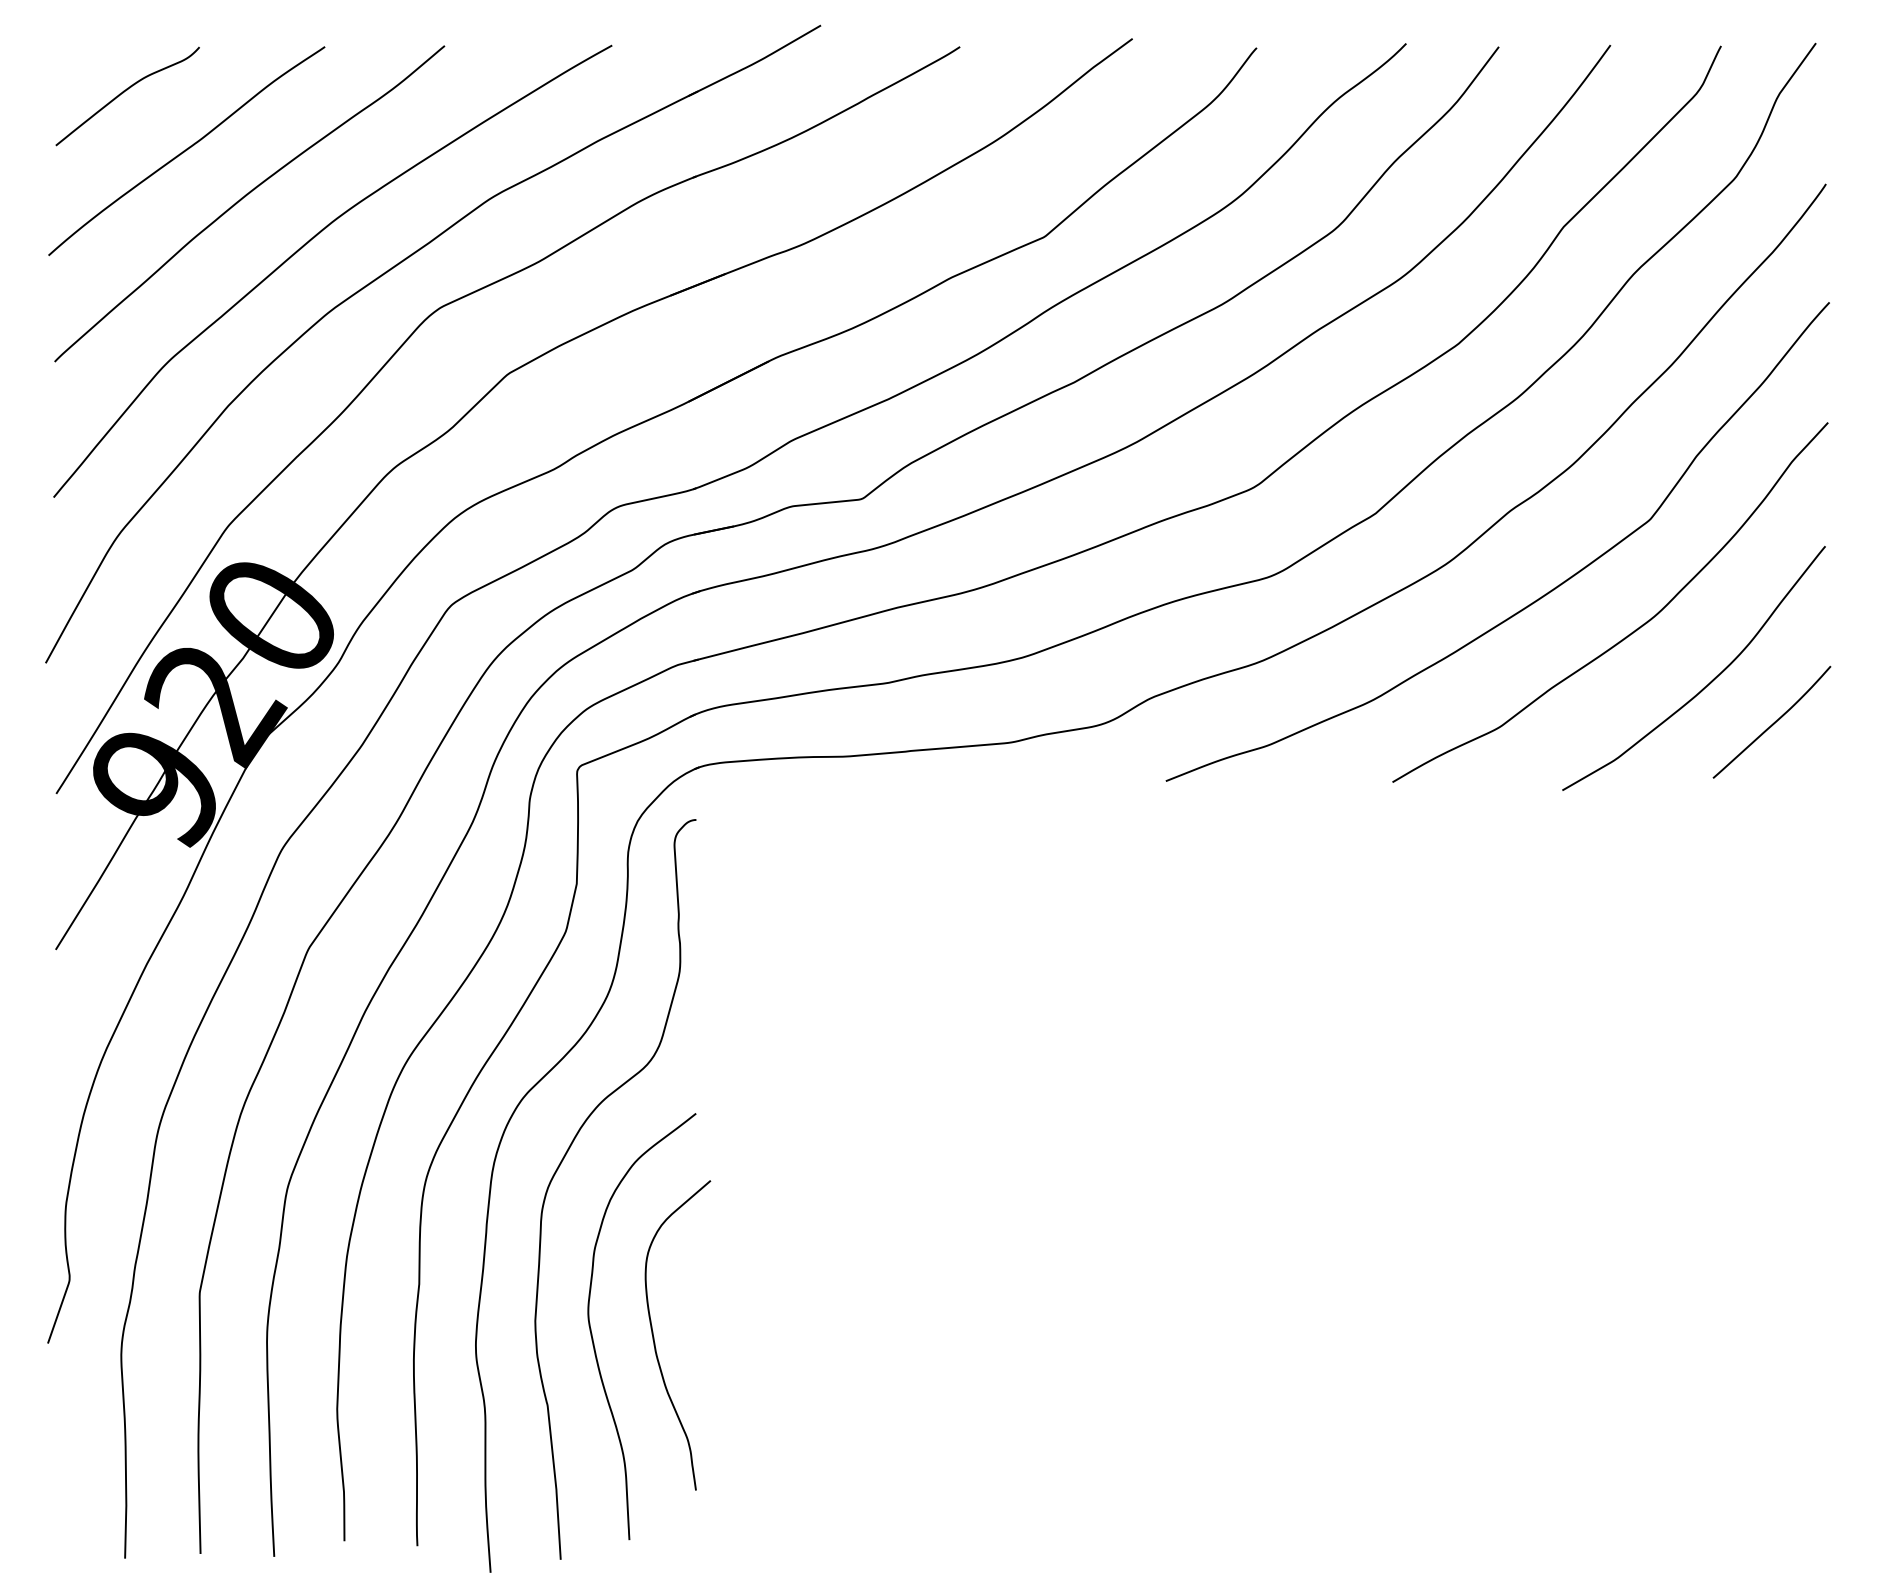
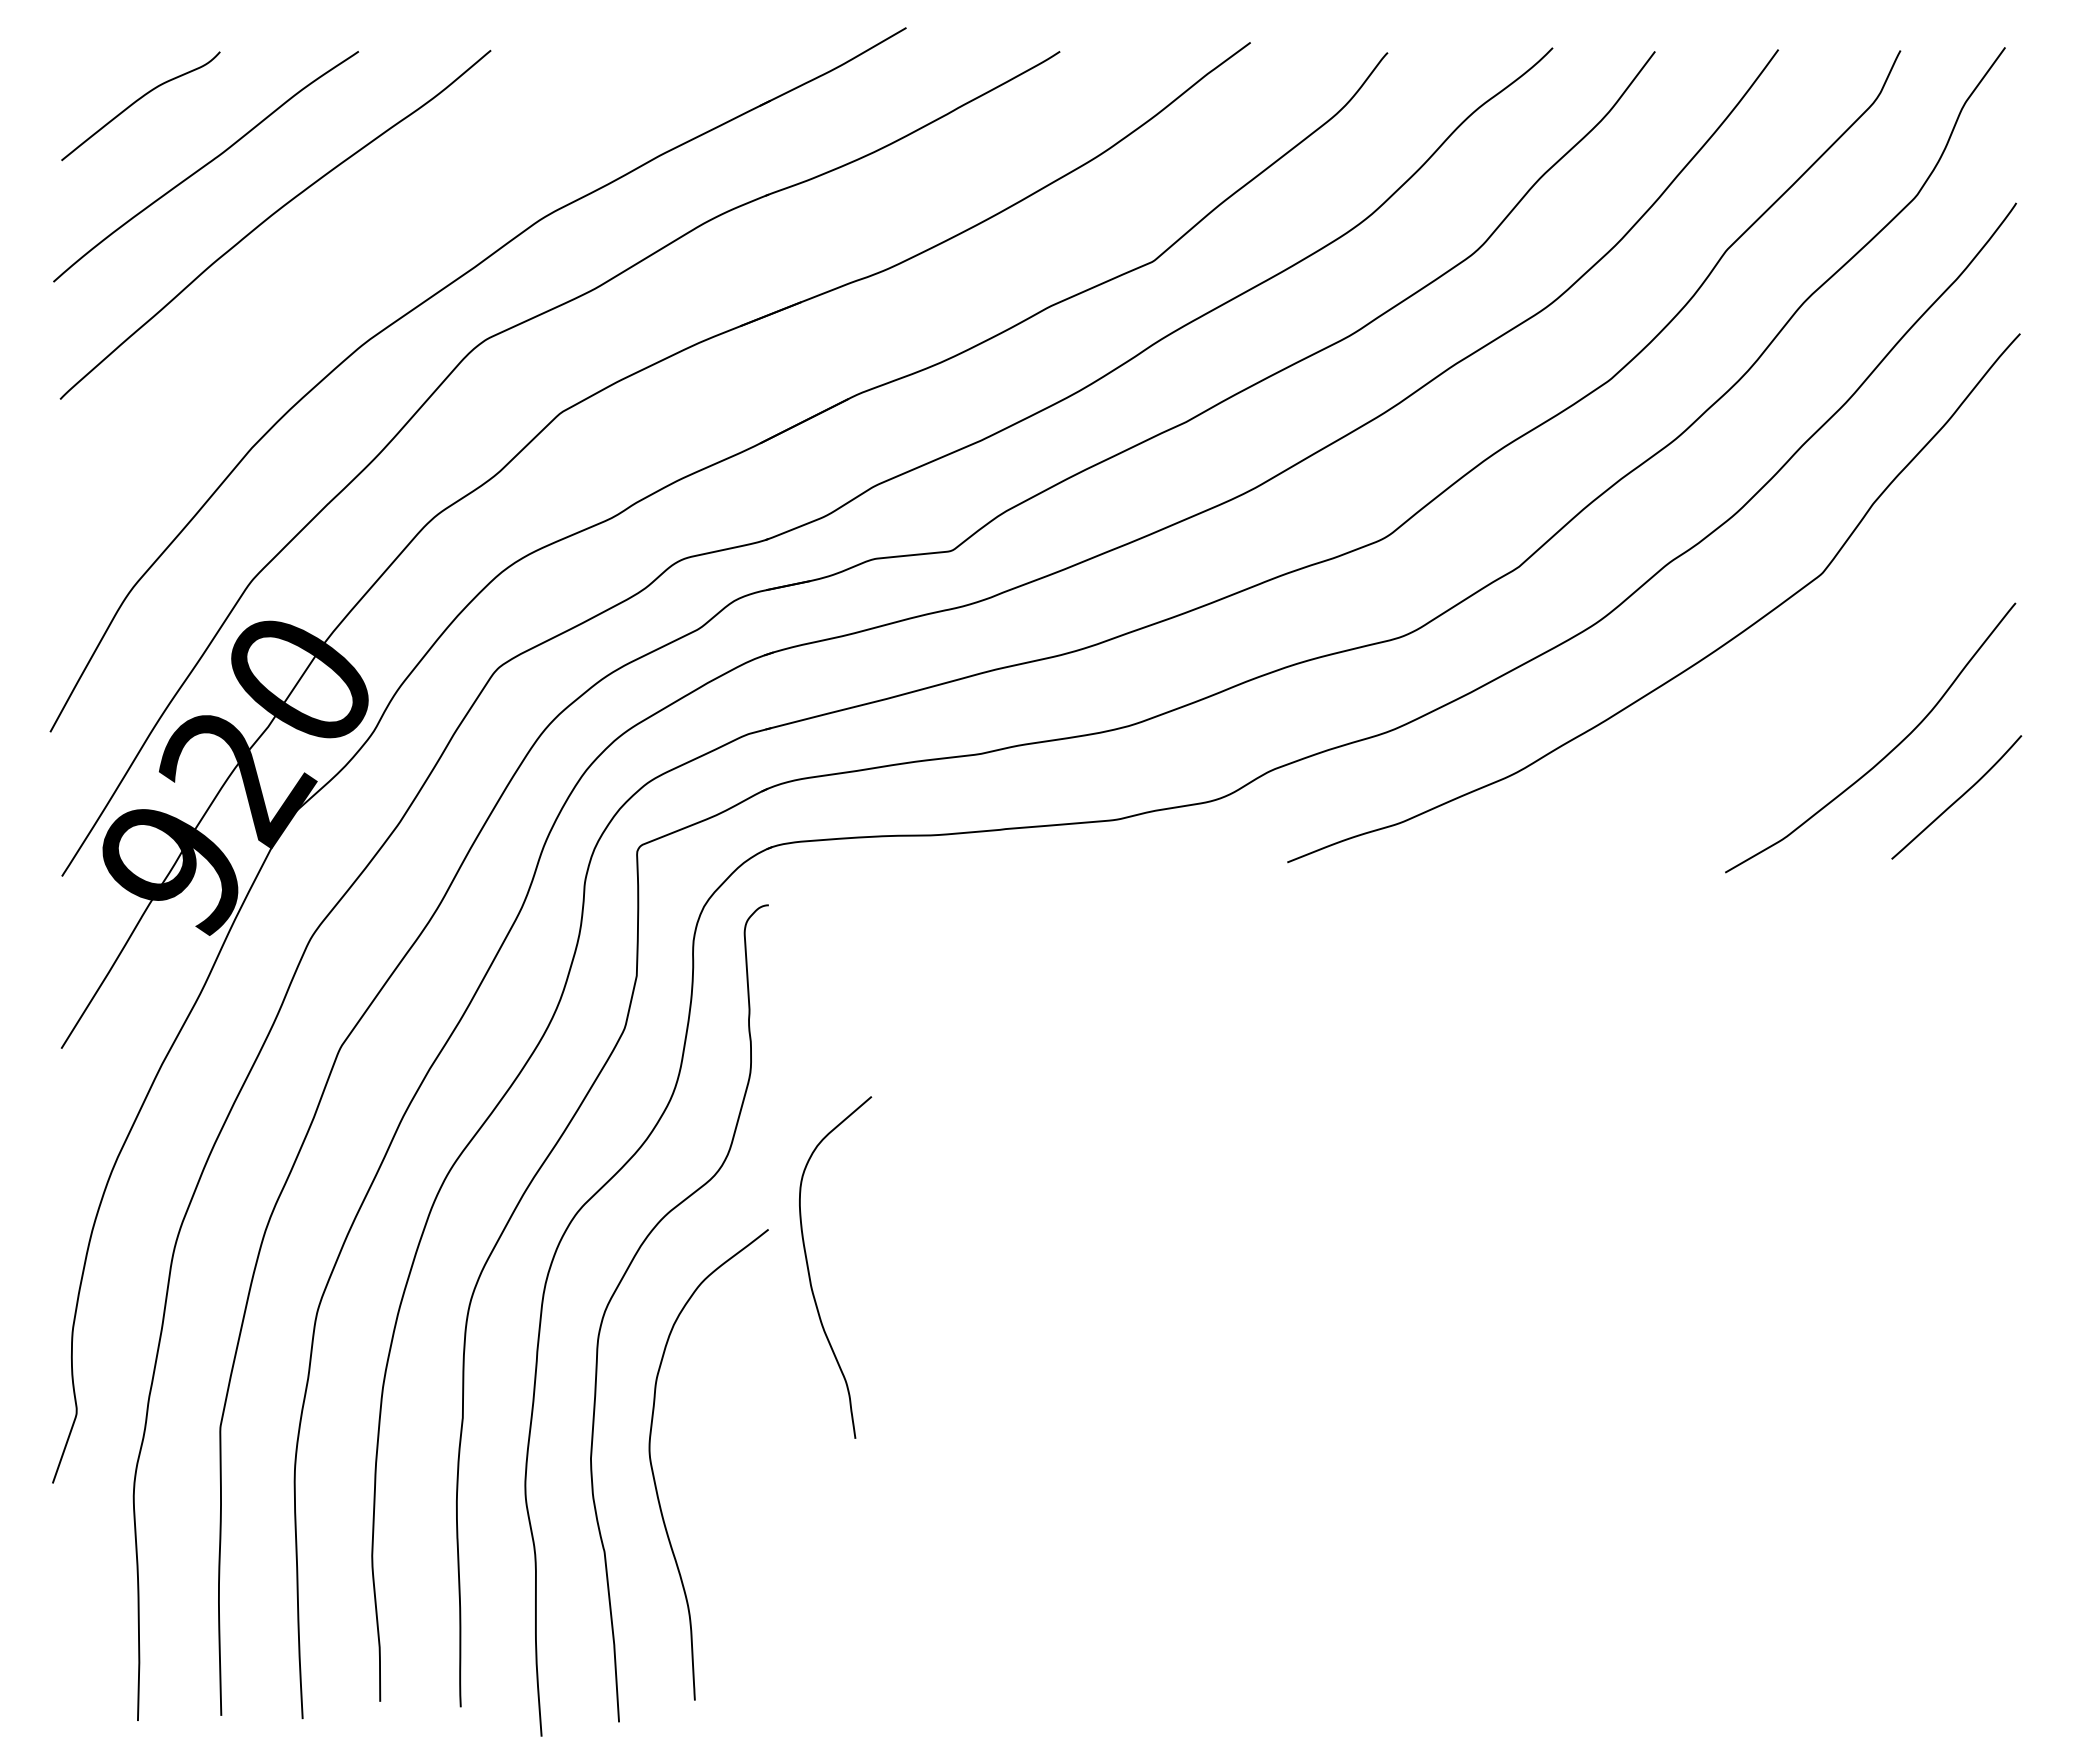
curve: (309, 242) -> (341, 267), removed
curve: (1632, 631) -> (1802, 697), removed
curve: (654, 1337) -> (809, 1269), moved

